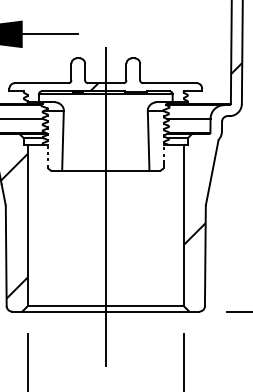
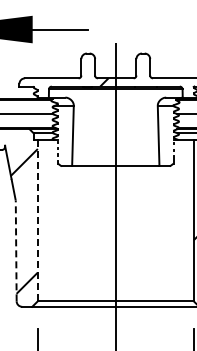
line: (27, 225) -> (37, 220), solid -> dashed
line: (6, 255) -> (16, 250), solid -> dashed

